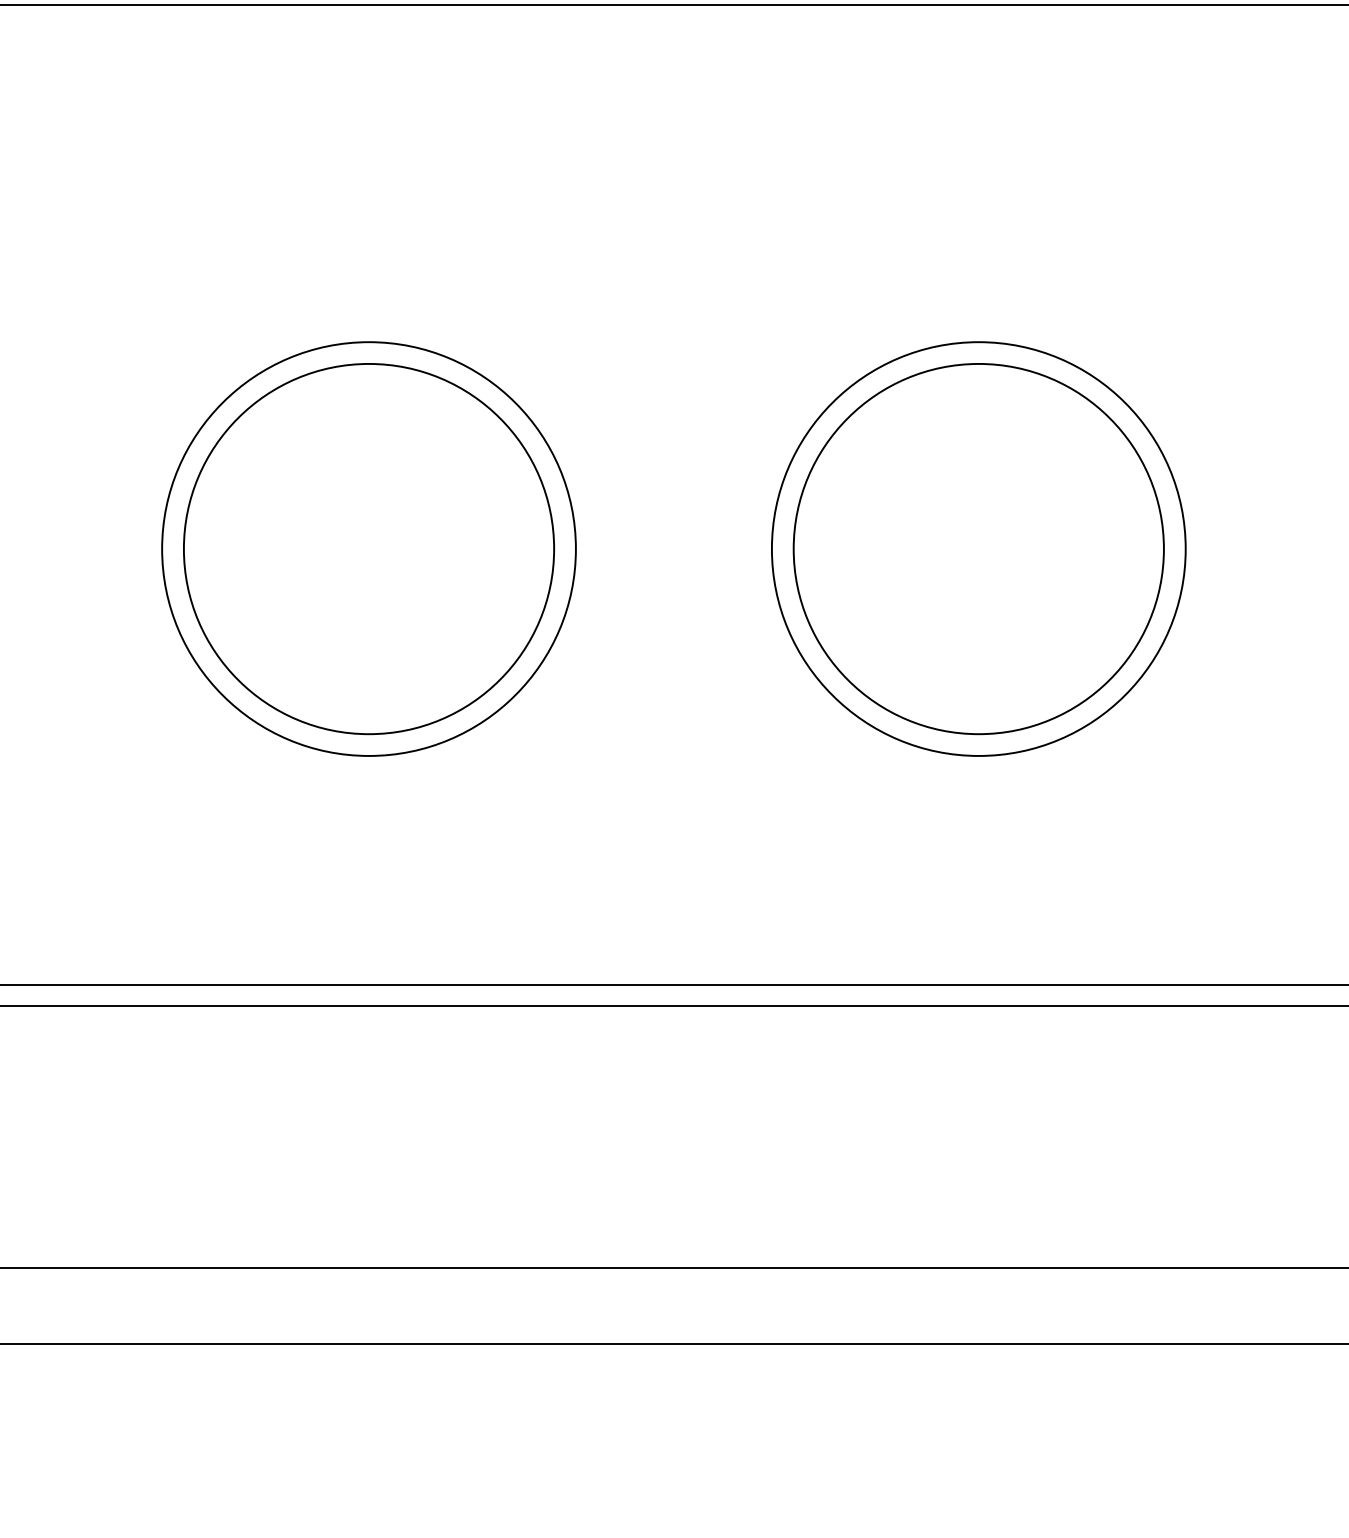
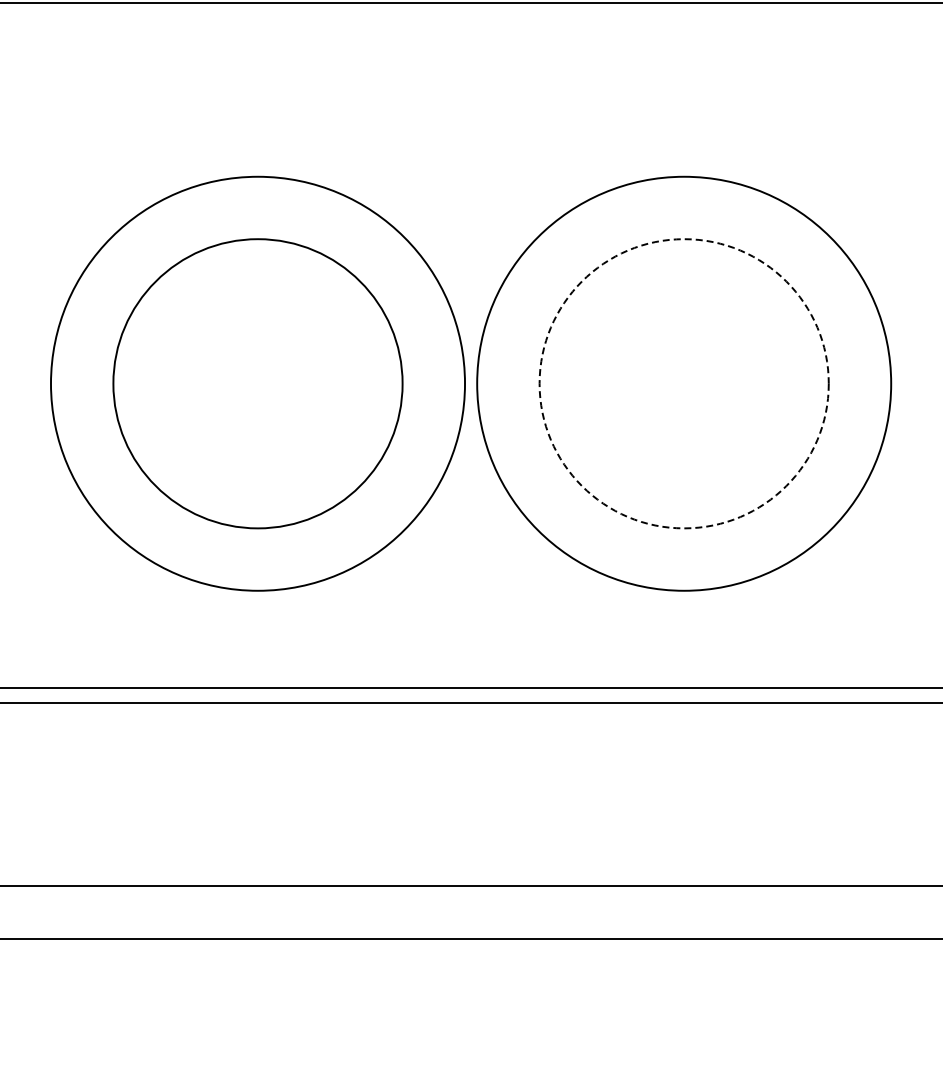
circle: (368, 548) -> (257, 383), size x1.6
circle: (977, 548) -> (683, 383), size x1.6
circle: (977, 548) -> (683, 383), solid -> dashed

